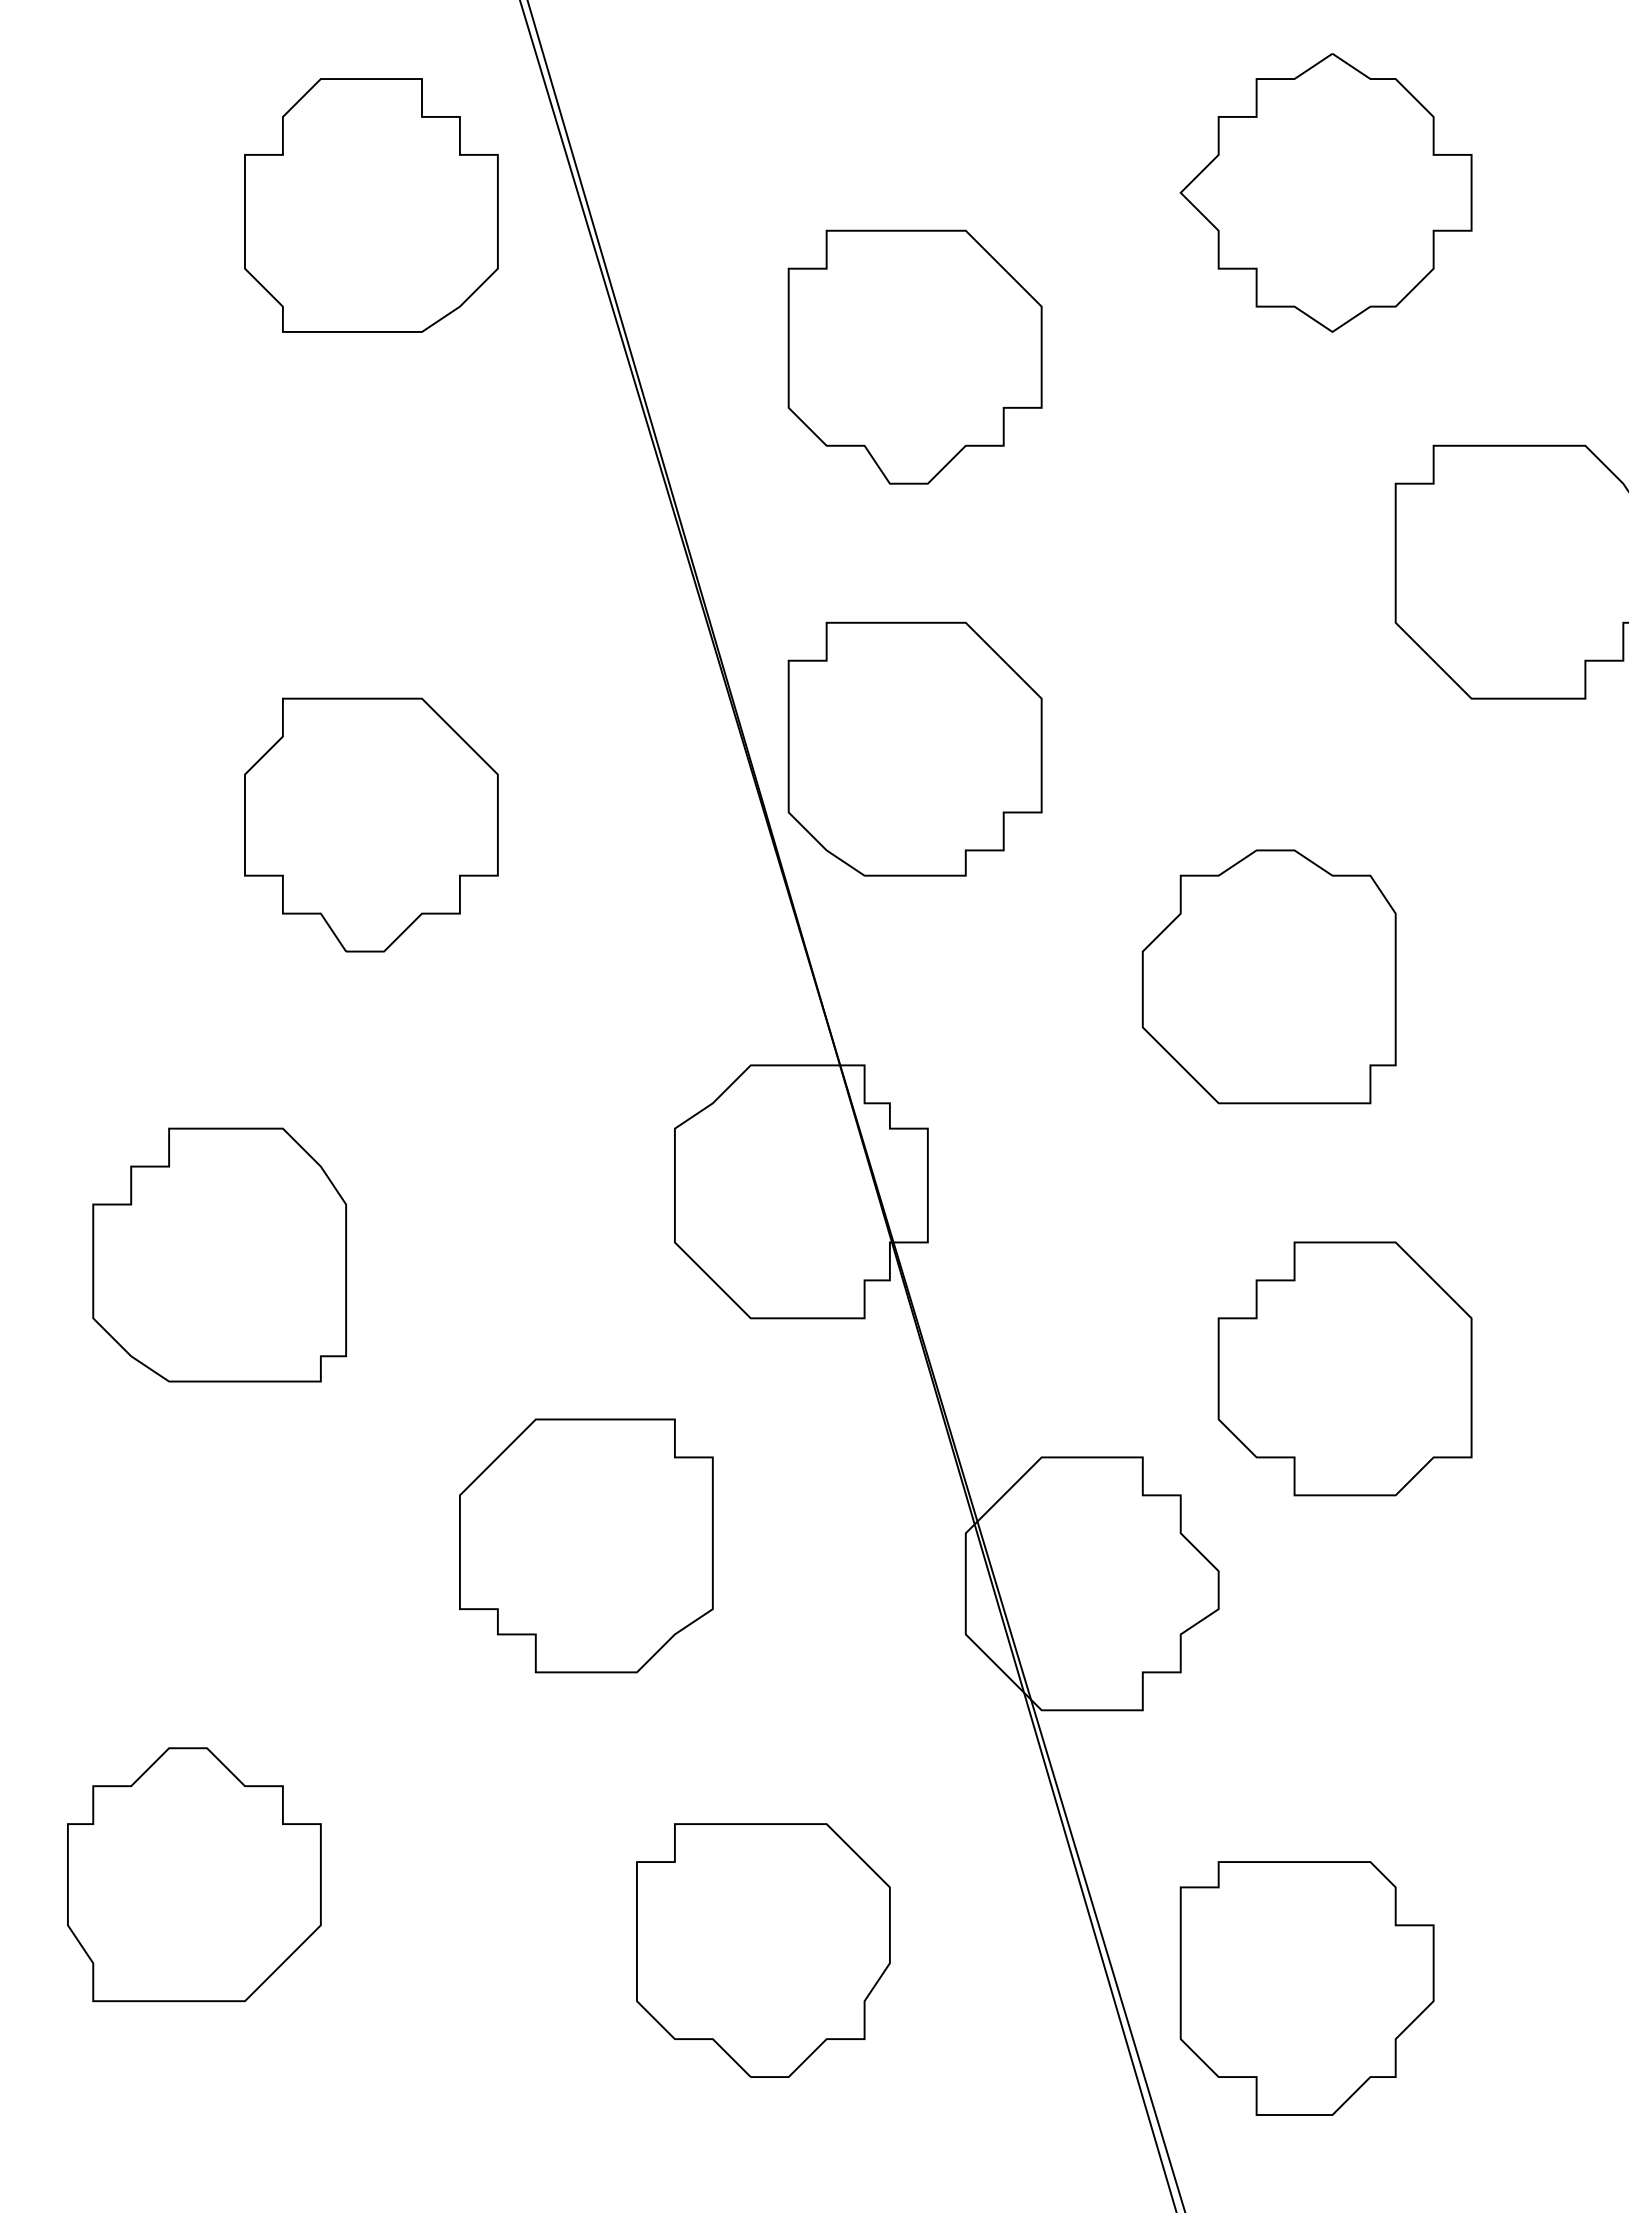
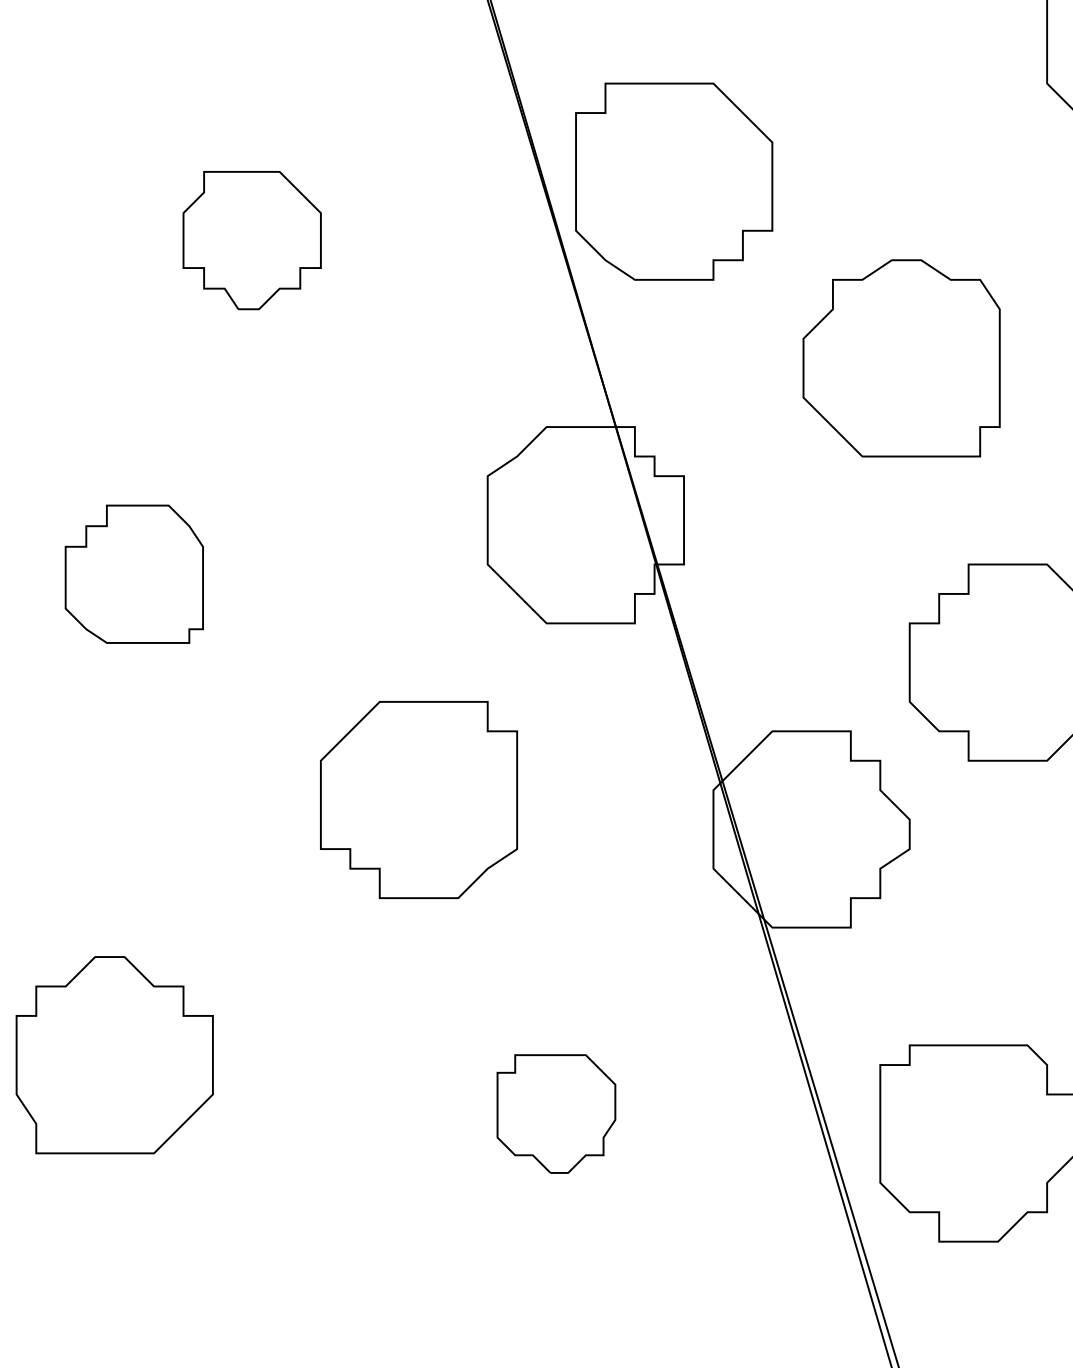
part: (371, 824) -> (252, 240), size x0.7
part: (1268, 976) -> (901, 358), moved
part: (219, 1254) -> (134, 573), size x0.7
part: (763, 1950) -> (556, 1114), size x0.6

